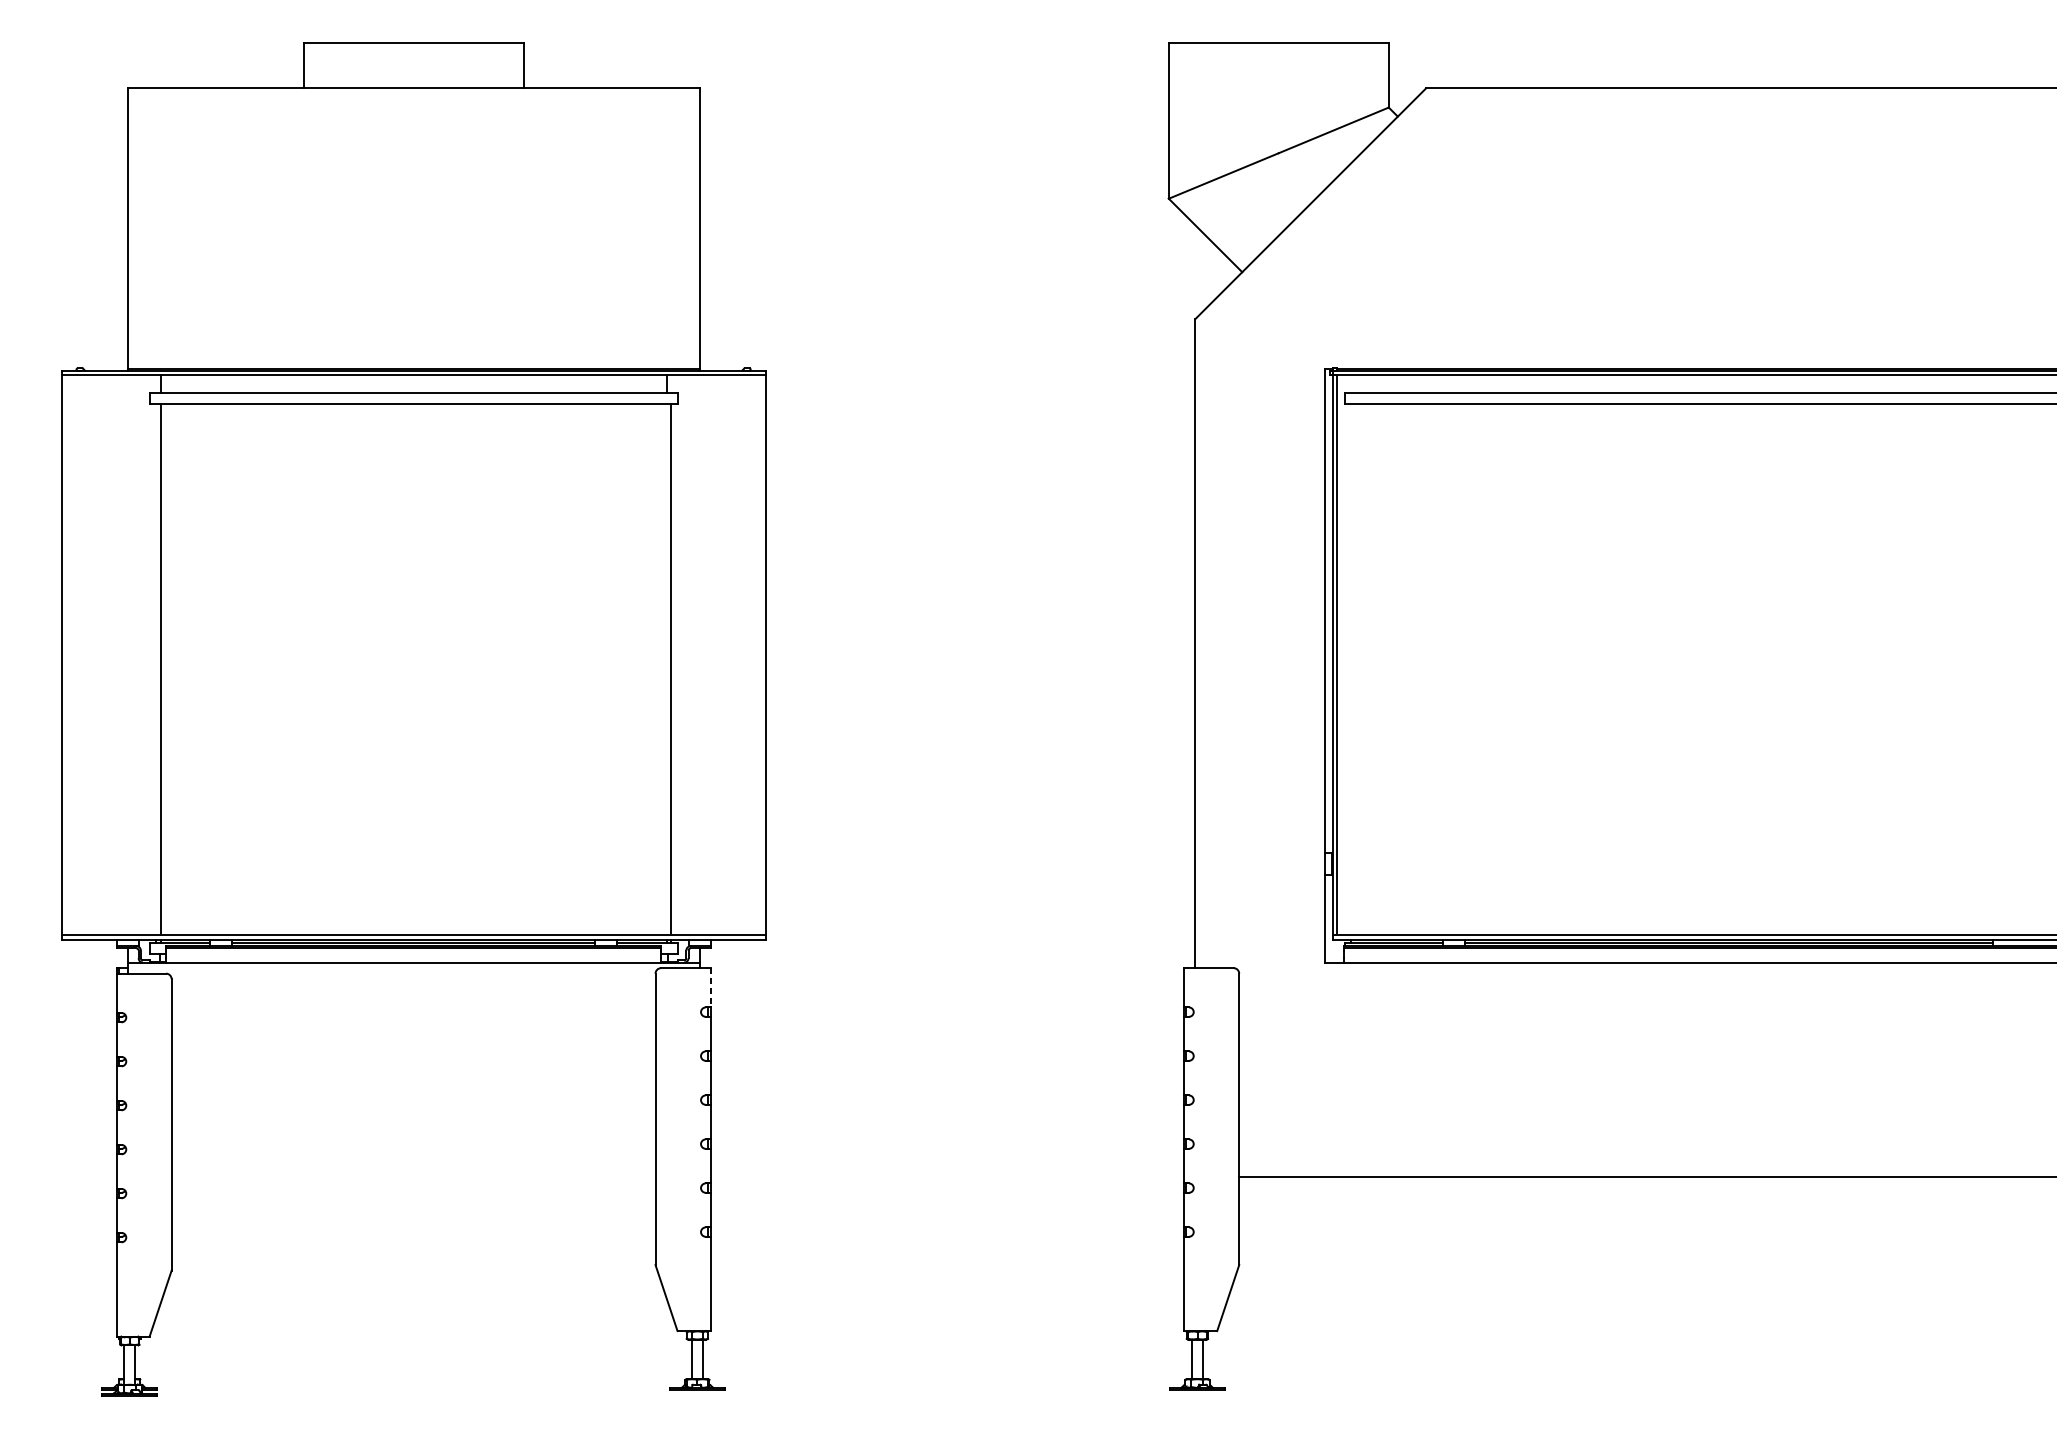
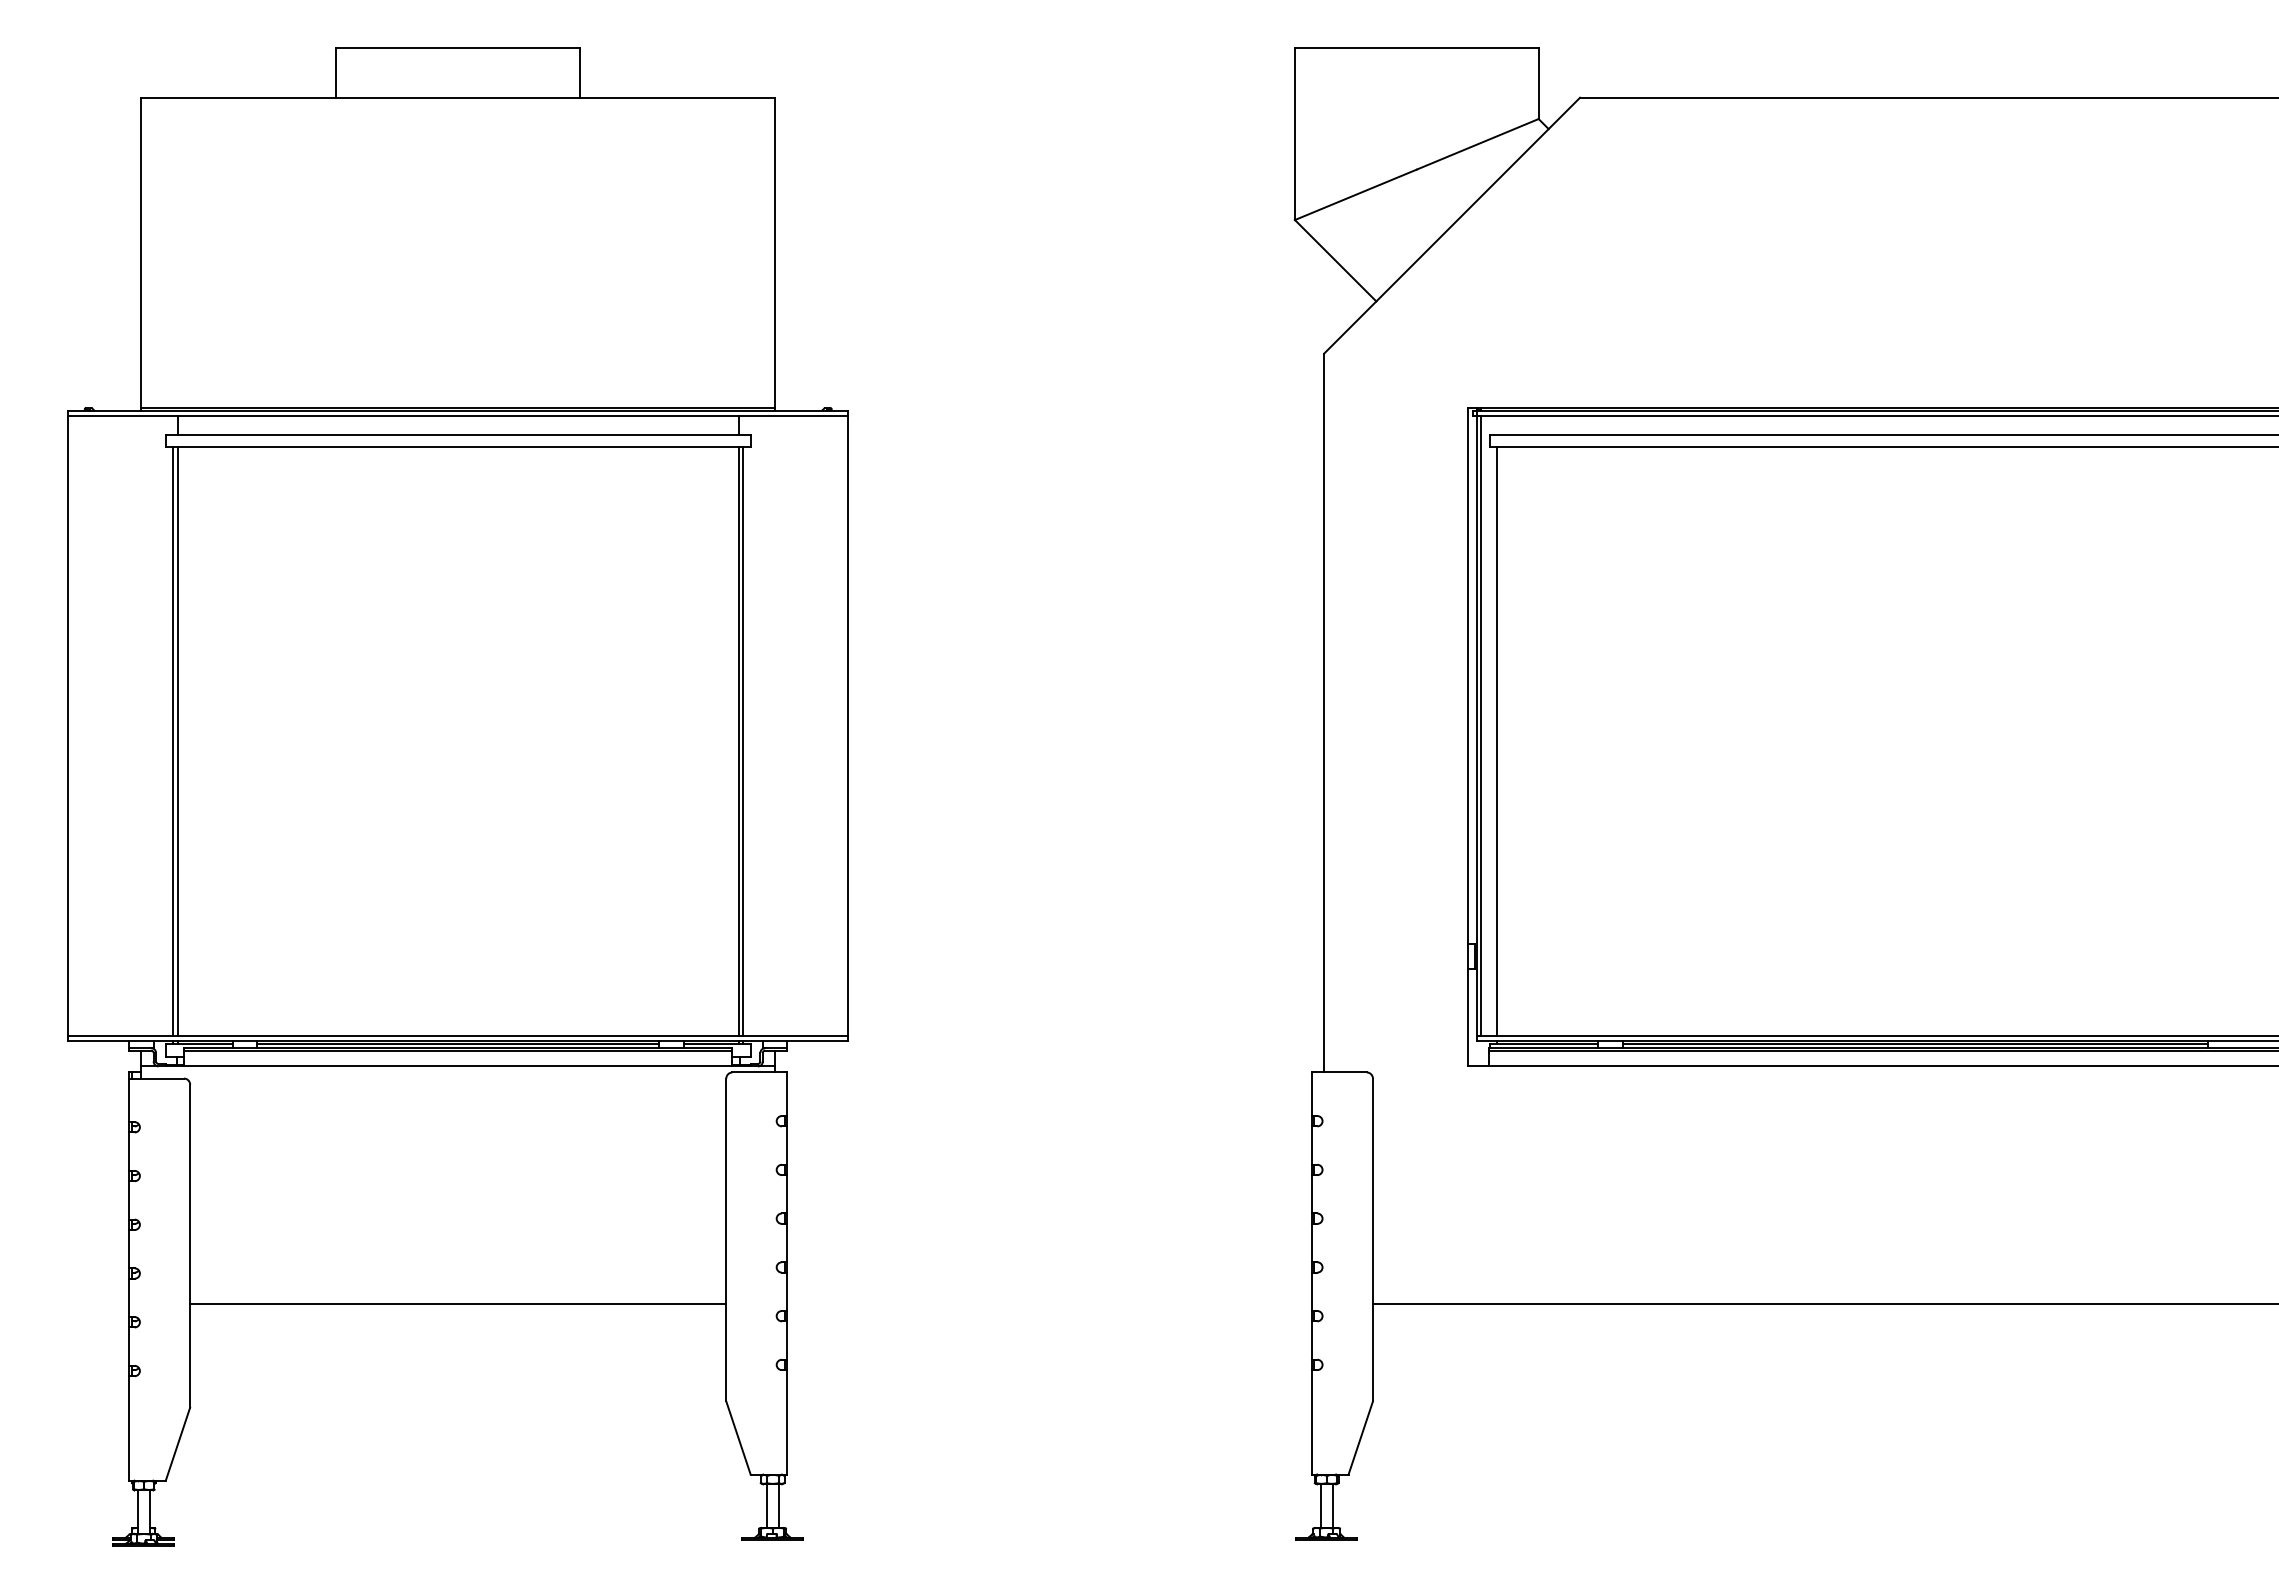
line: (156, 669) -> (173, 741), added
line: (666, 669) -> (738, 741), added
line: (1351, 669) -> (1497, 741), added
line: (710, 988) -> (787, 1094), dashed -> solid
line: (413, 1177) -> (458, 1304), added

